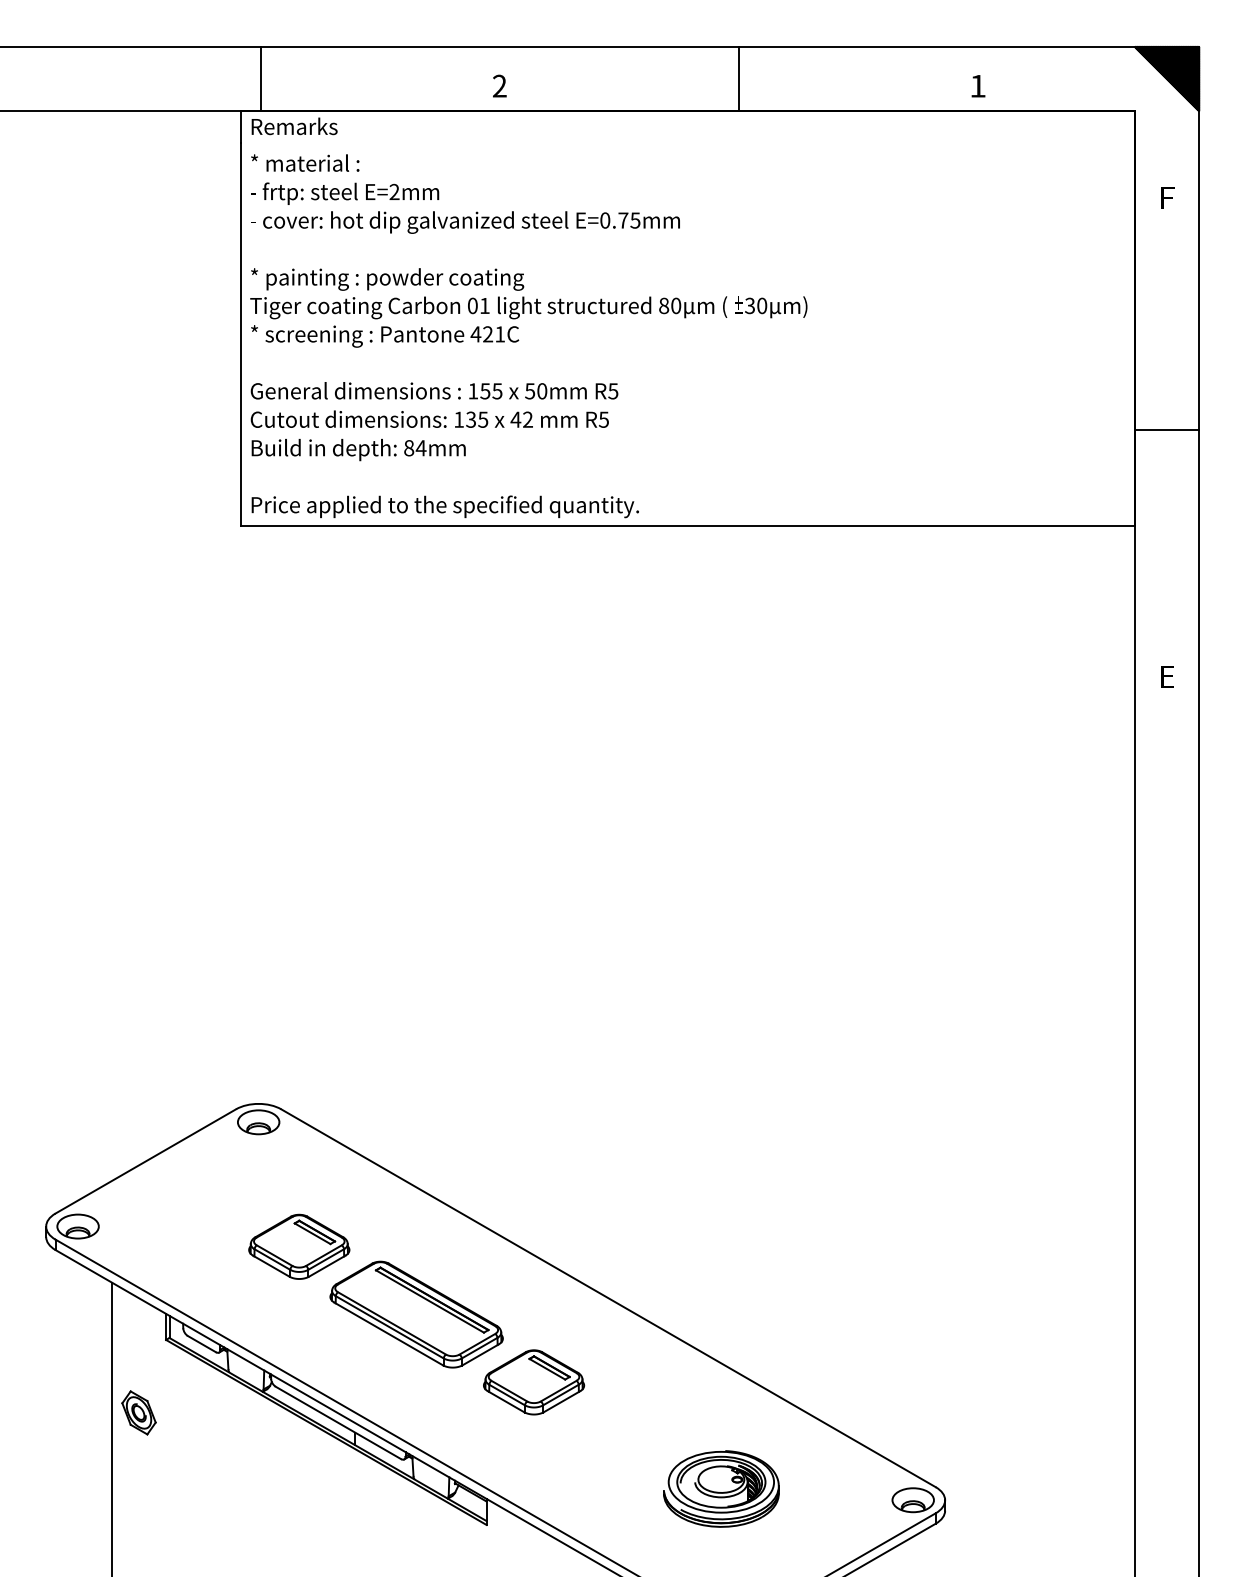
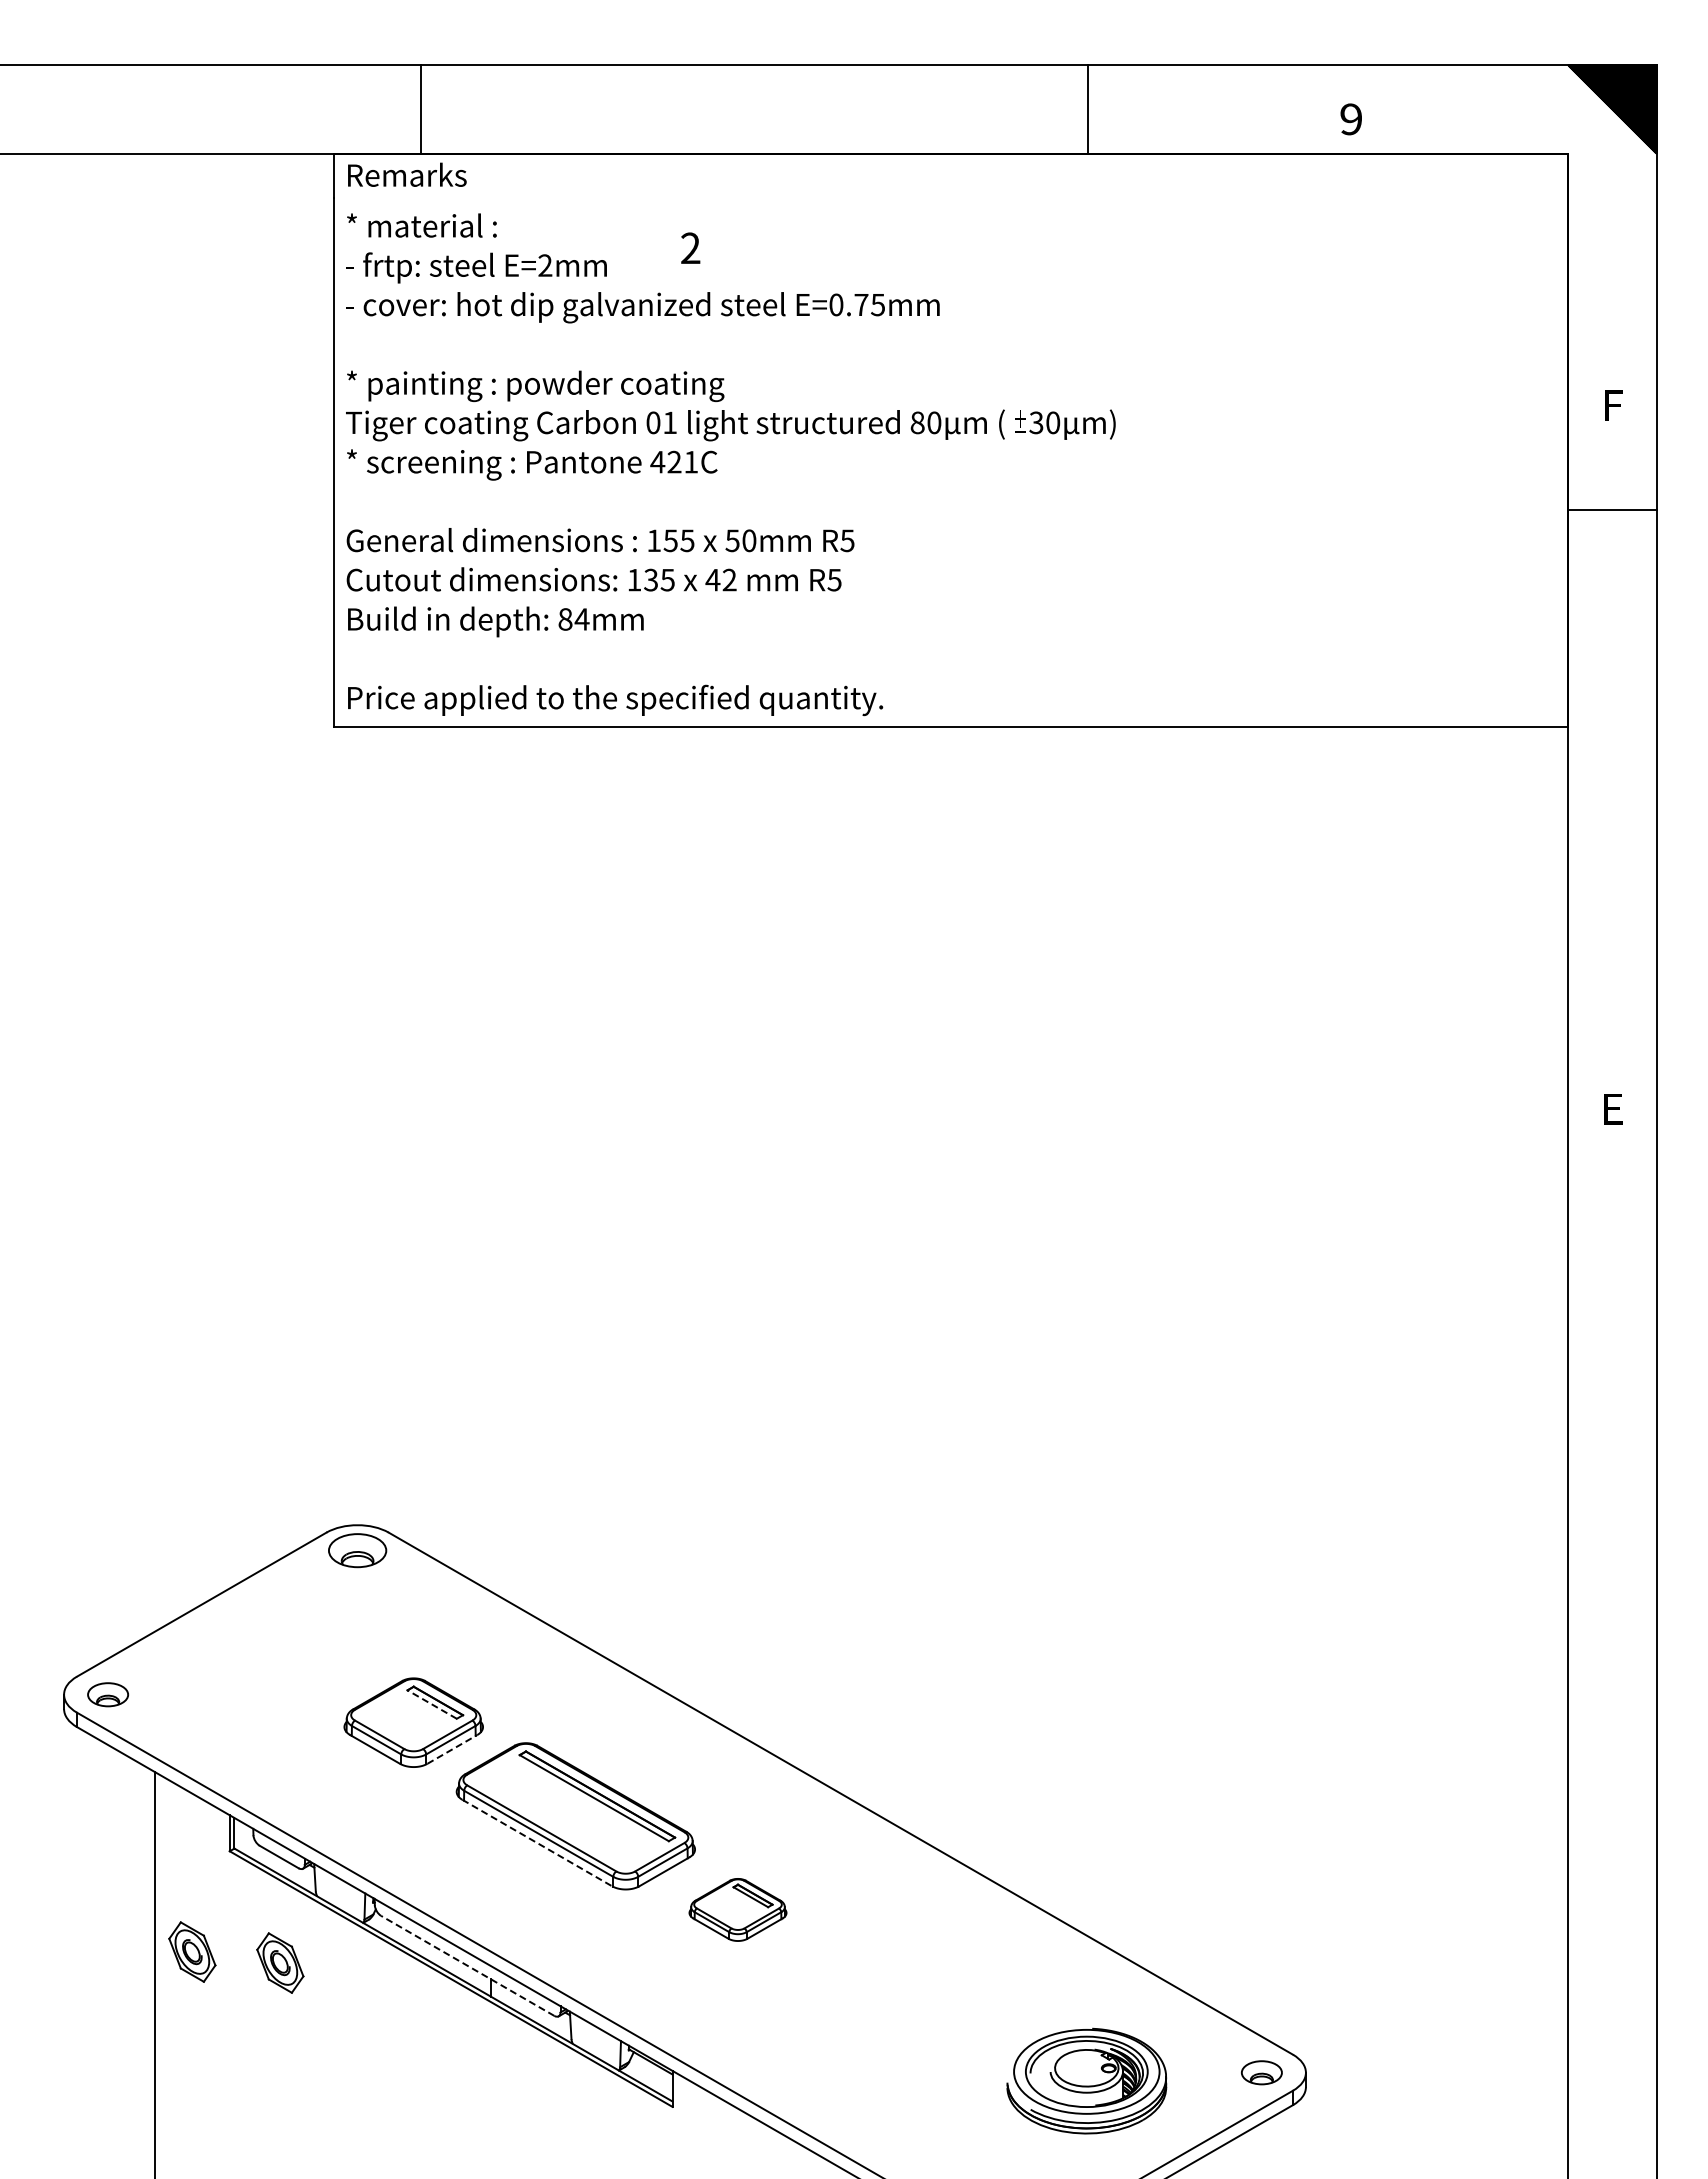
line: (260, 79) -> (421, 109), moved
line: (739, 79) -> (1087, 109), moved
text: (499, 85) -> (690, 247), moved
text: (977, 86) -> (1350, 119), 1 -> 9
text: (1167, 197) -> (1613, 405), moved
line: (1167, 430) -> (1612, 509), moved
text: (1167, 677) -> (1613, 1109), moved
part: (77, 1226) -> (107, 1694), size x0.7
line: (312, 1233) -> (431, 1704), solid -> dashed
line: (327, 1266) -> (452, 1749), solid -> dashed
line: (388, 1334) -> (537, 1843), solid -> dashed
part: (533, 1382) -> (737, 1909), size x0.7
part: (202, 1420) -> (280, 1962), added
line: (338, 1422) -> (467, 1965), solid -> dashed
part: (721, 1488) -> (1086, 2080), moved
part: (912, 1500) -> (1261, 2072), size x0.7

